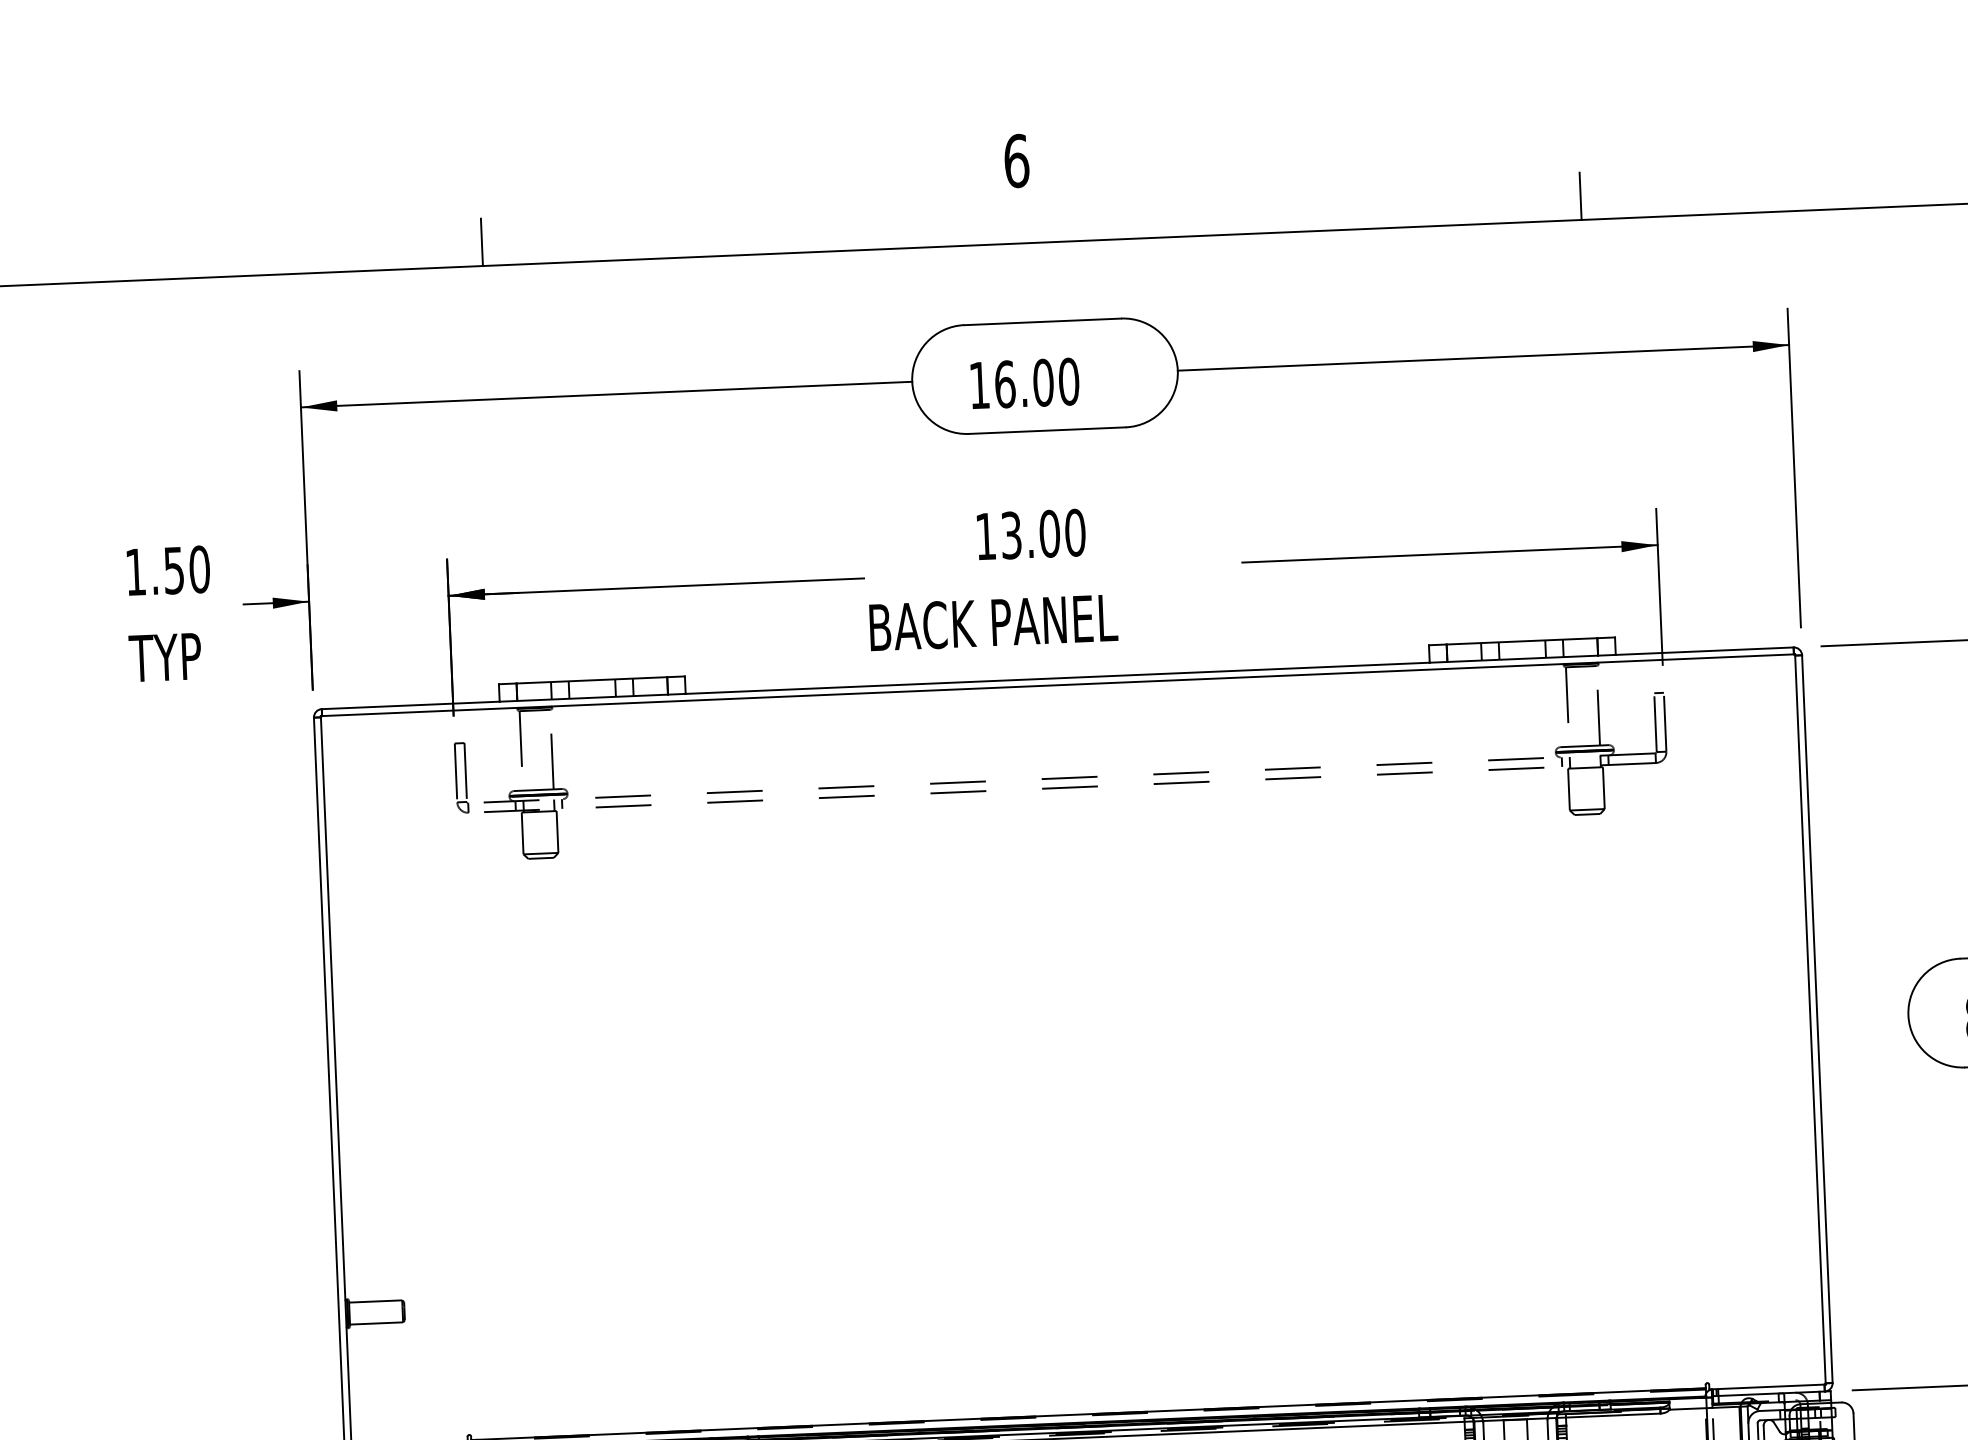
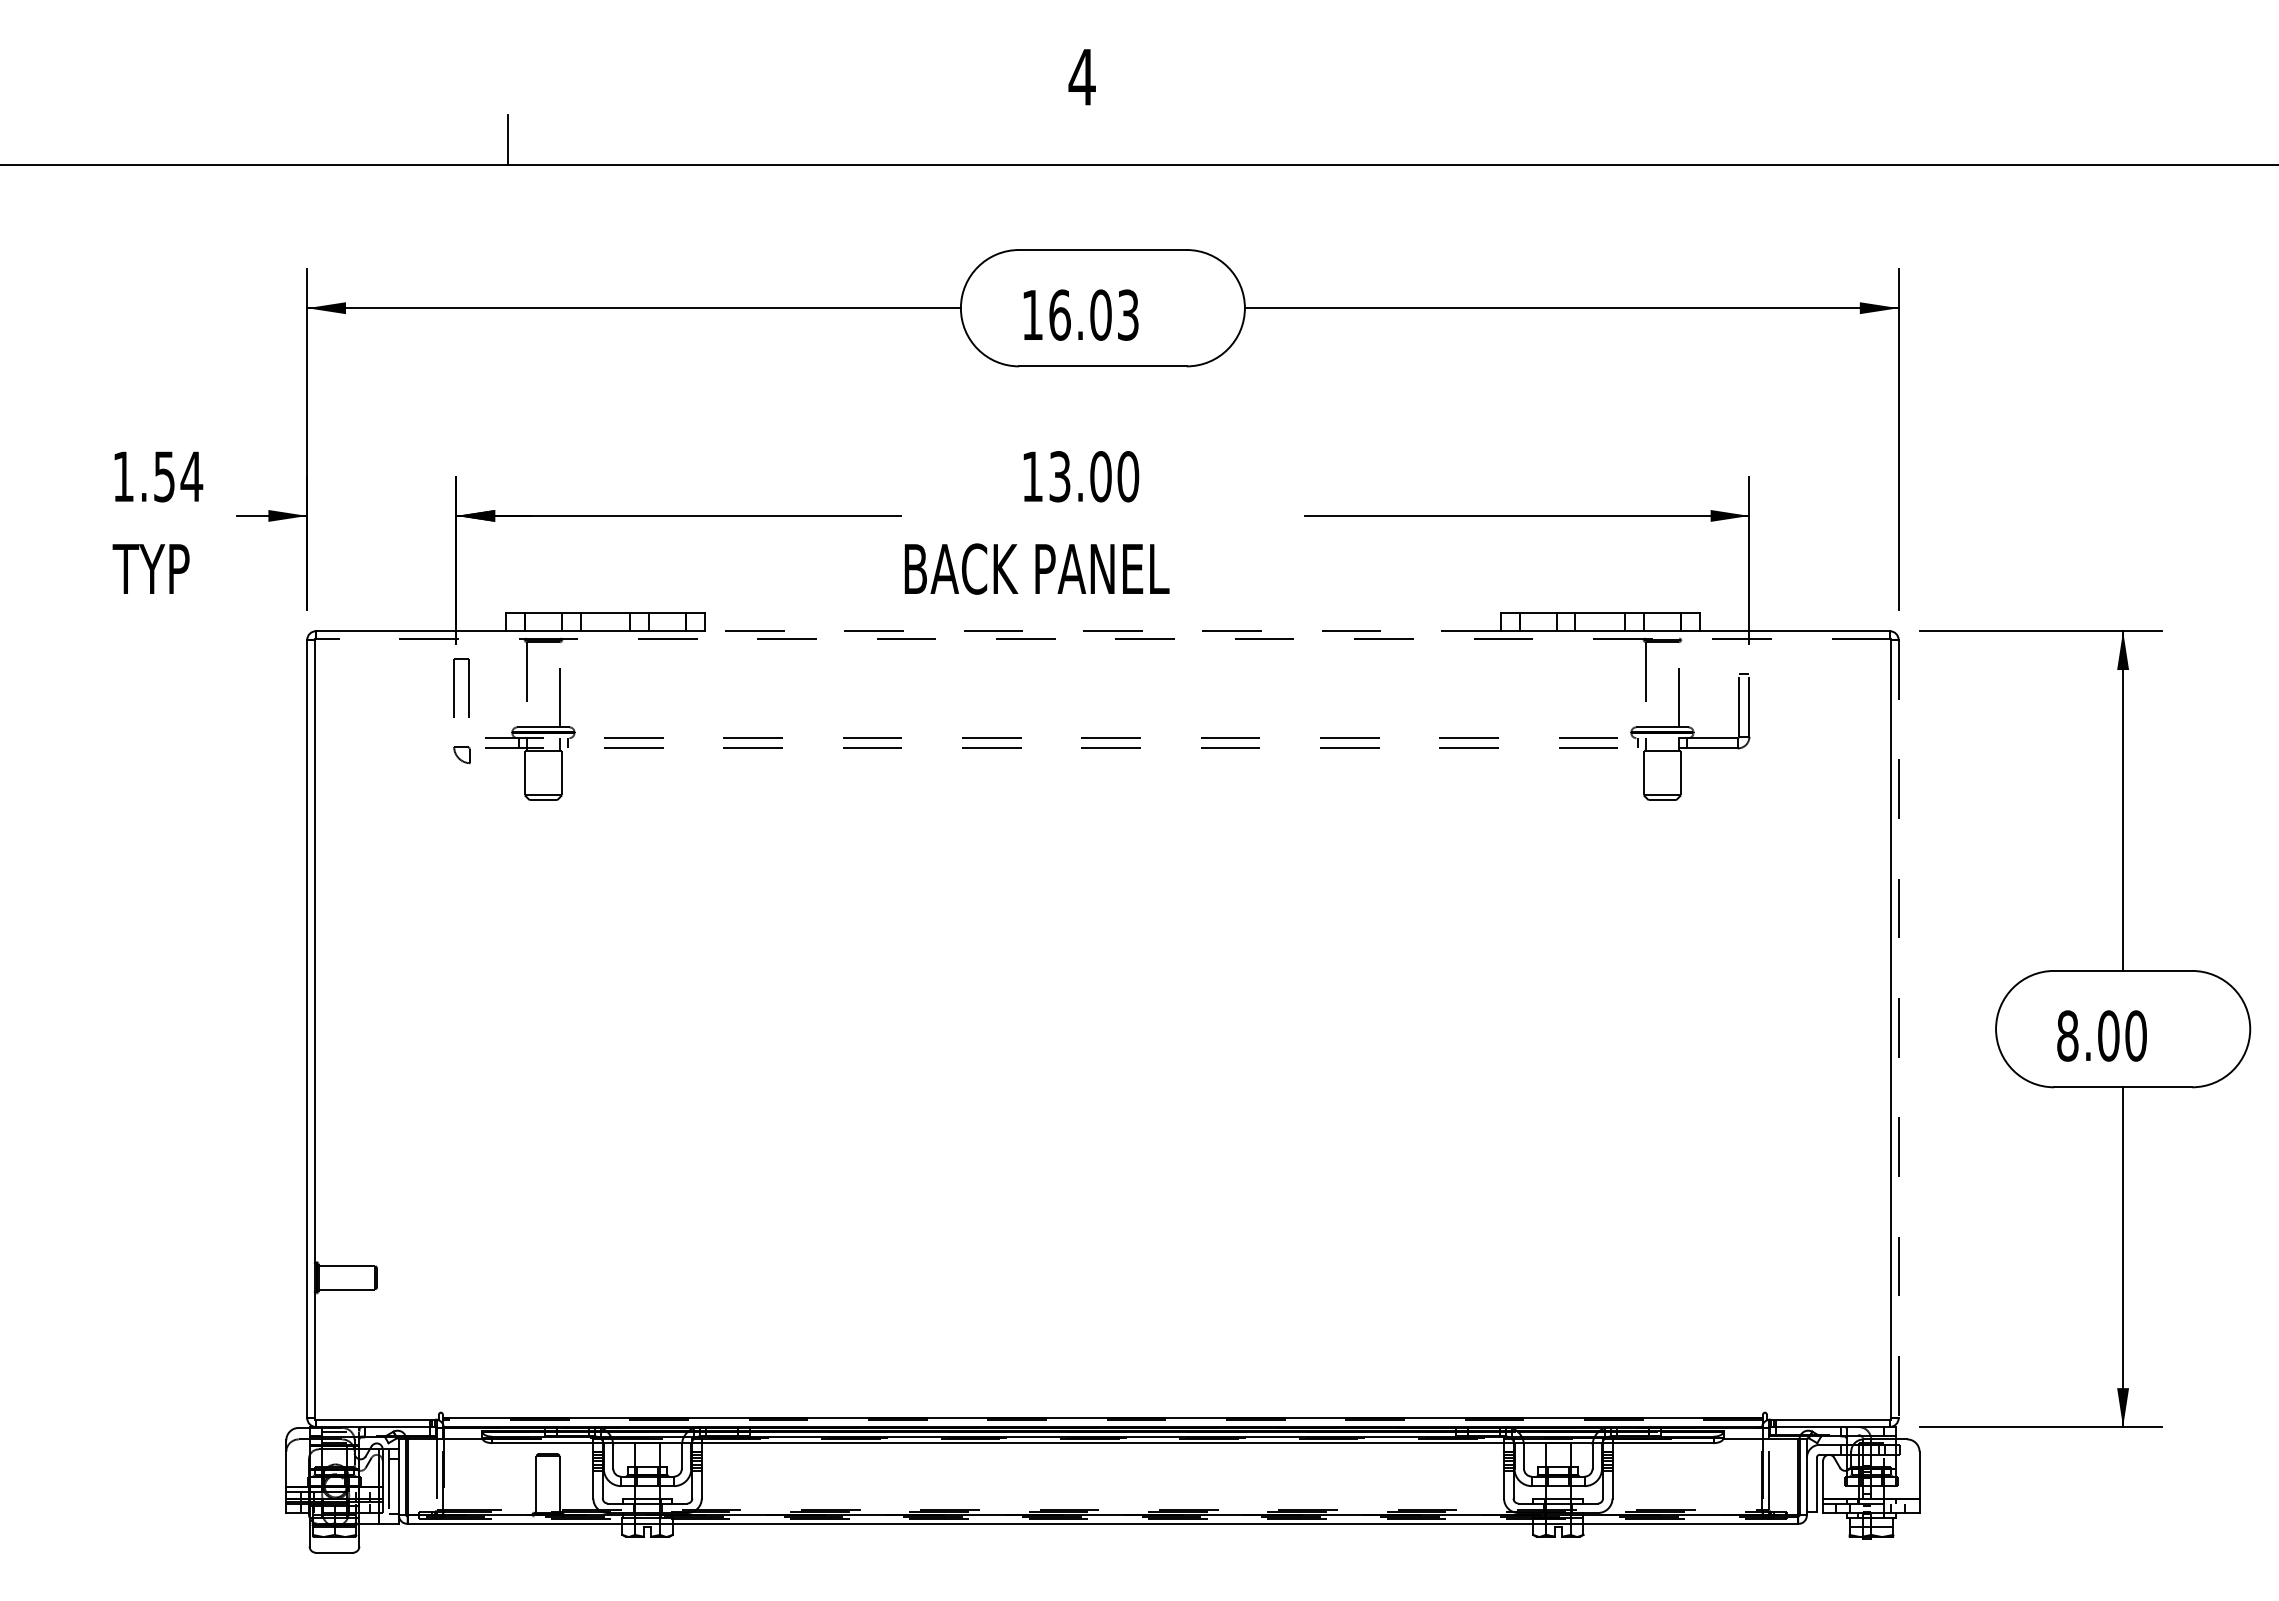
text: (1015, 161) -> (1081, 77), 6 -> 4
line: (1580, 195) -> (1682, 139), removed
text: (1069, 381) -> (1128, 314), 16.00 -> 16.03
text: (199, 569) -> (191, 476), 1.50 -> 1.54
line: (1057, 678) -> (1102, 631), solid -> dashed
line: (1057, 685) -> (1102, 638), solid -> dashed
part: (461, 778) -> (461, 711), size x1.4
line: (1817, 1019) -> (1898, 1029), solid -> dashed

